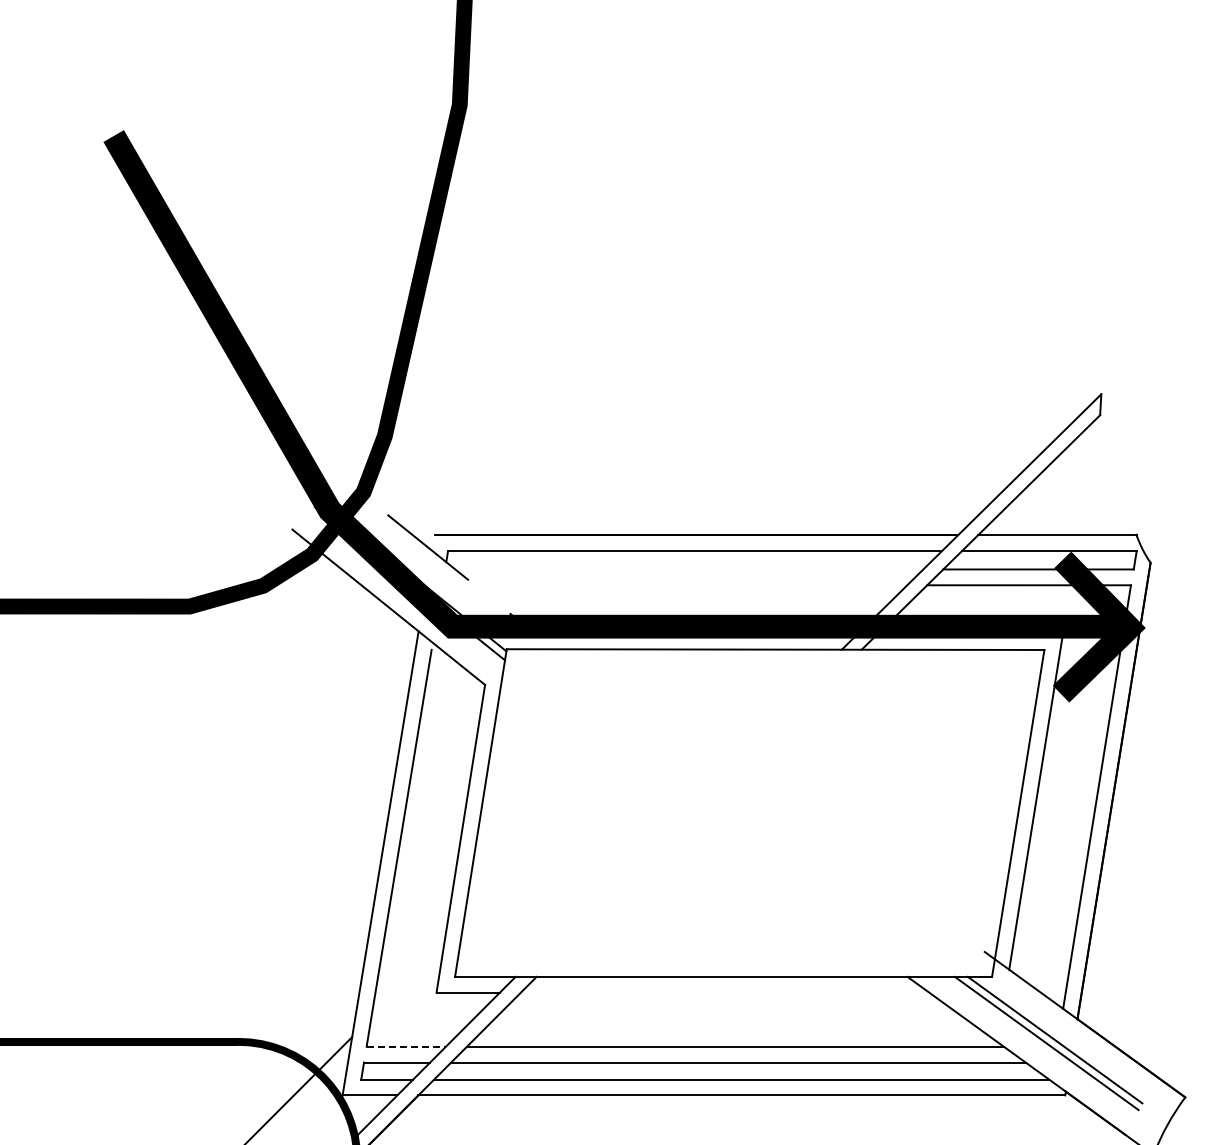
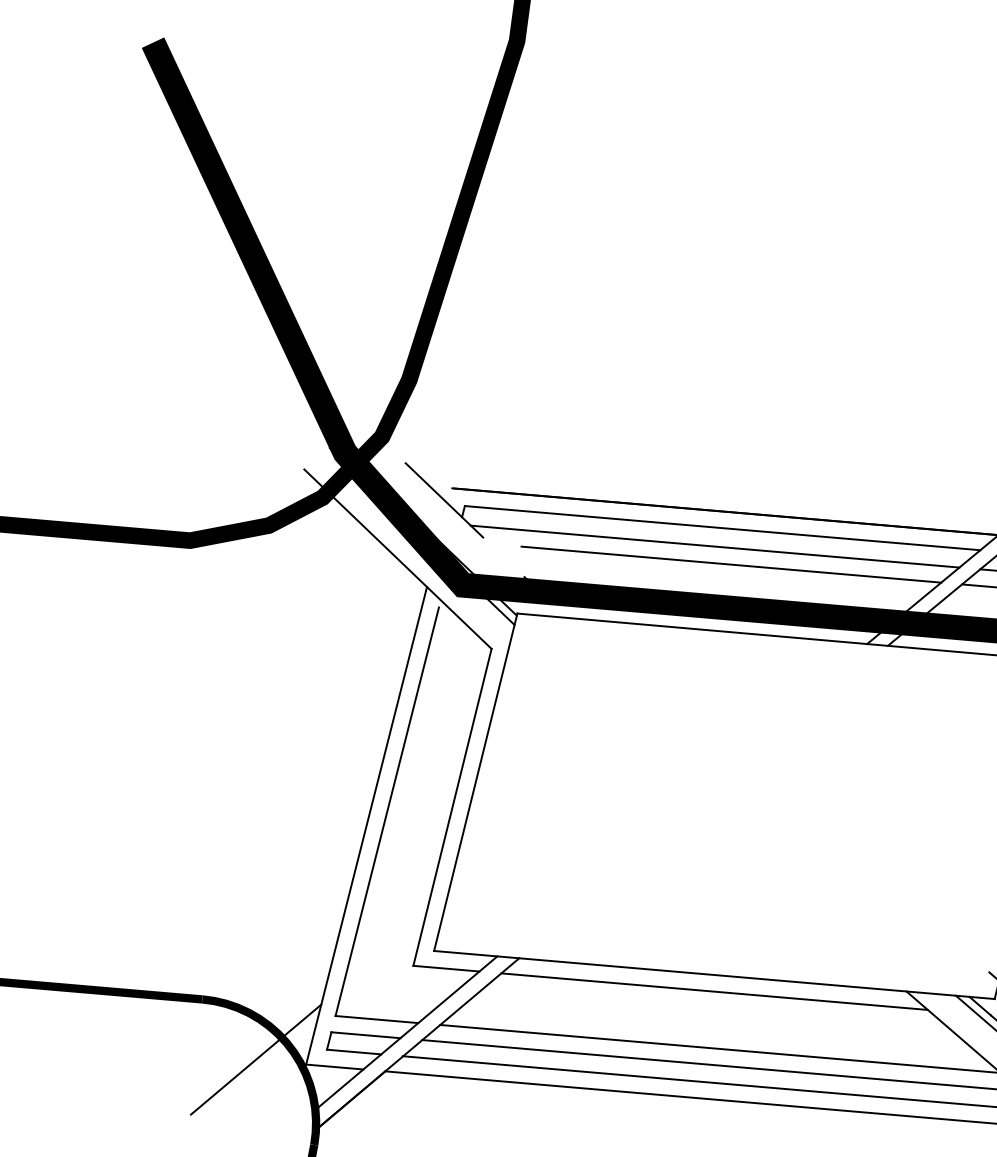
line: (689, 569) -> (715, 546), added
line: (706, 585) -> (731, 564), added
line: (724, 992) -> (713, 991), added
line: (406, 1046) -> (377, 1019), dashed -> solid

